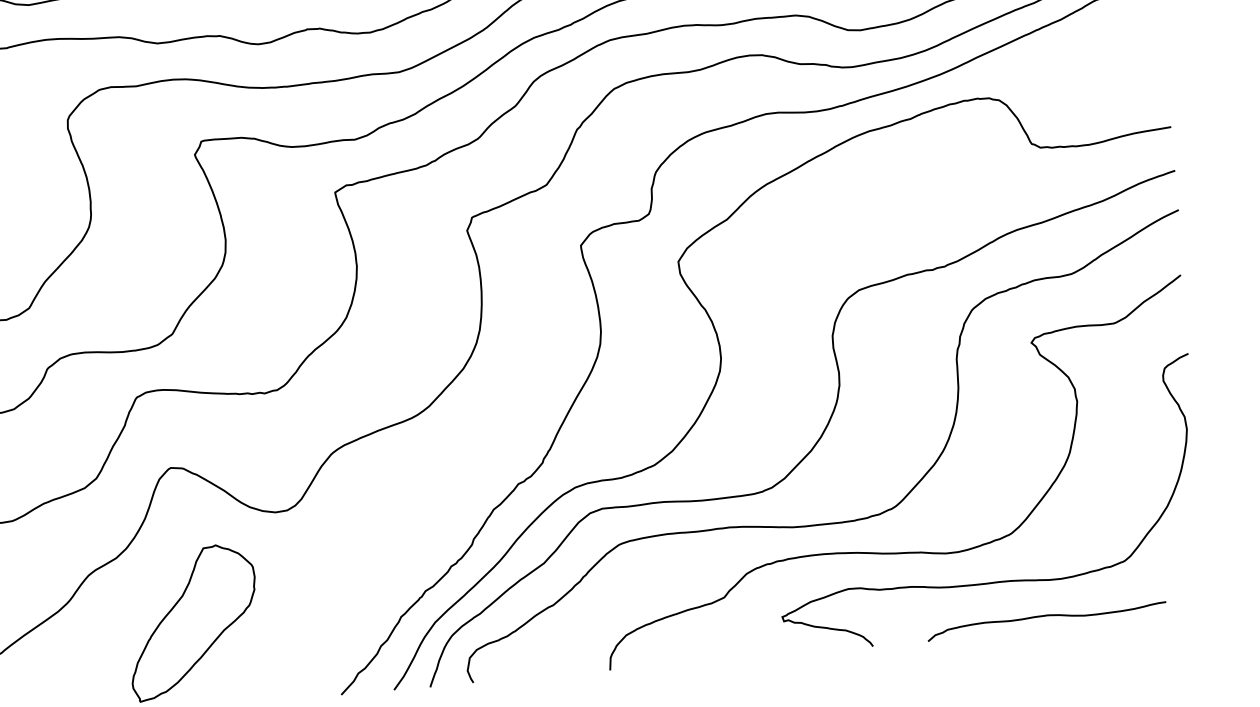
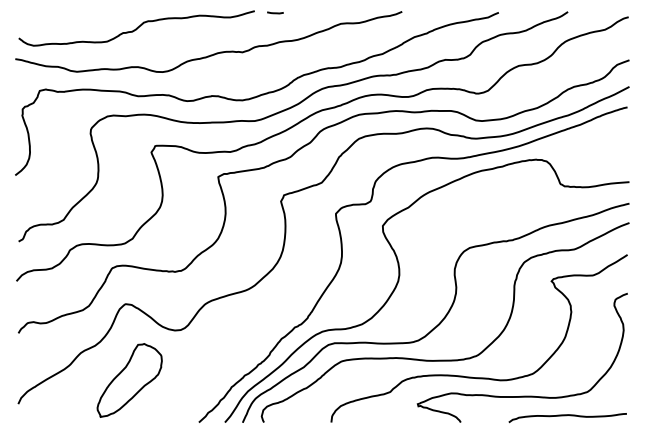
curve: (1043, 618) -> (566, 416), moved

